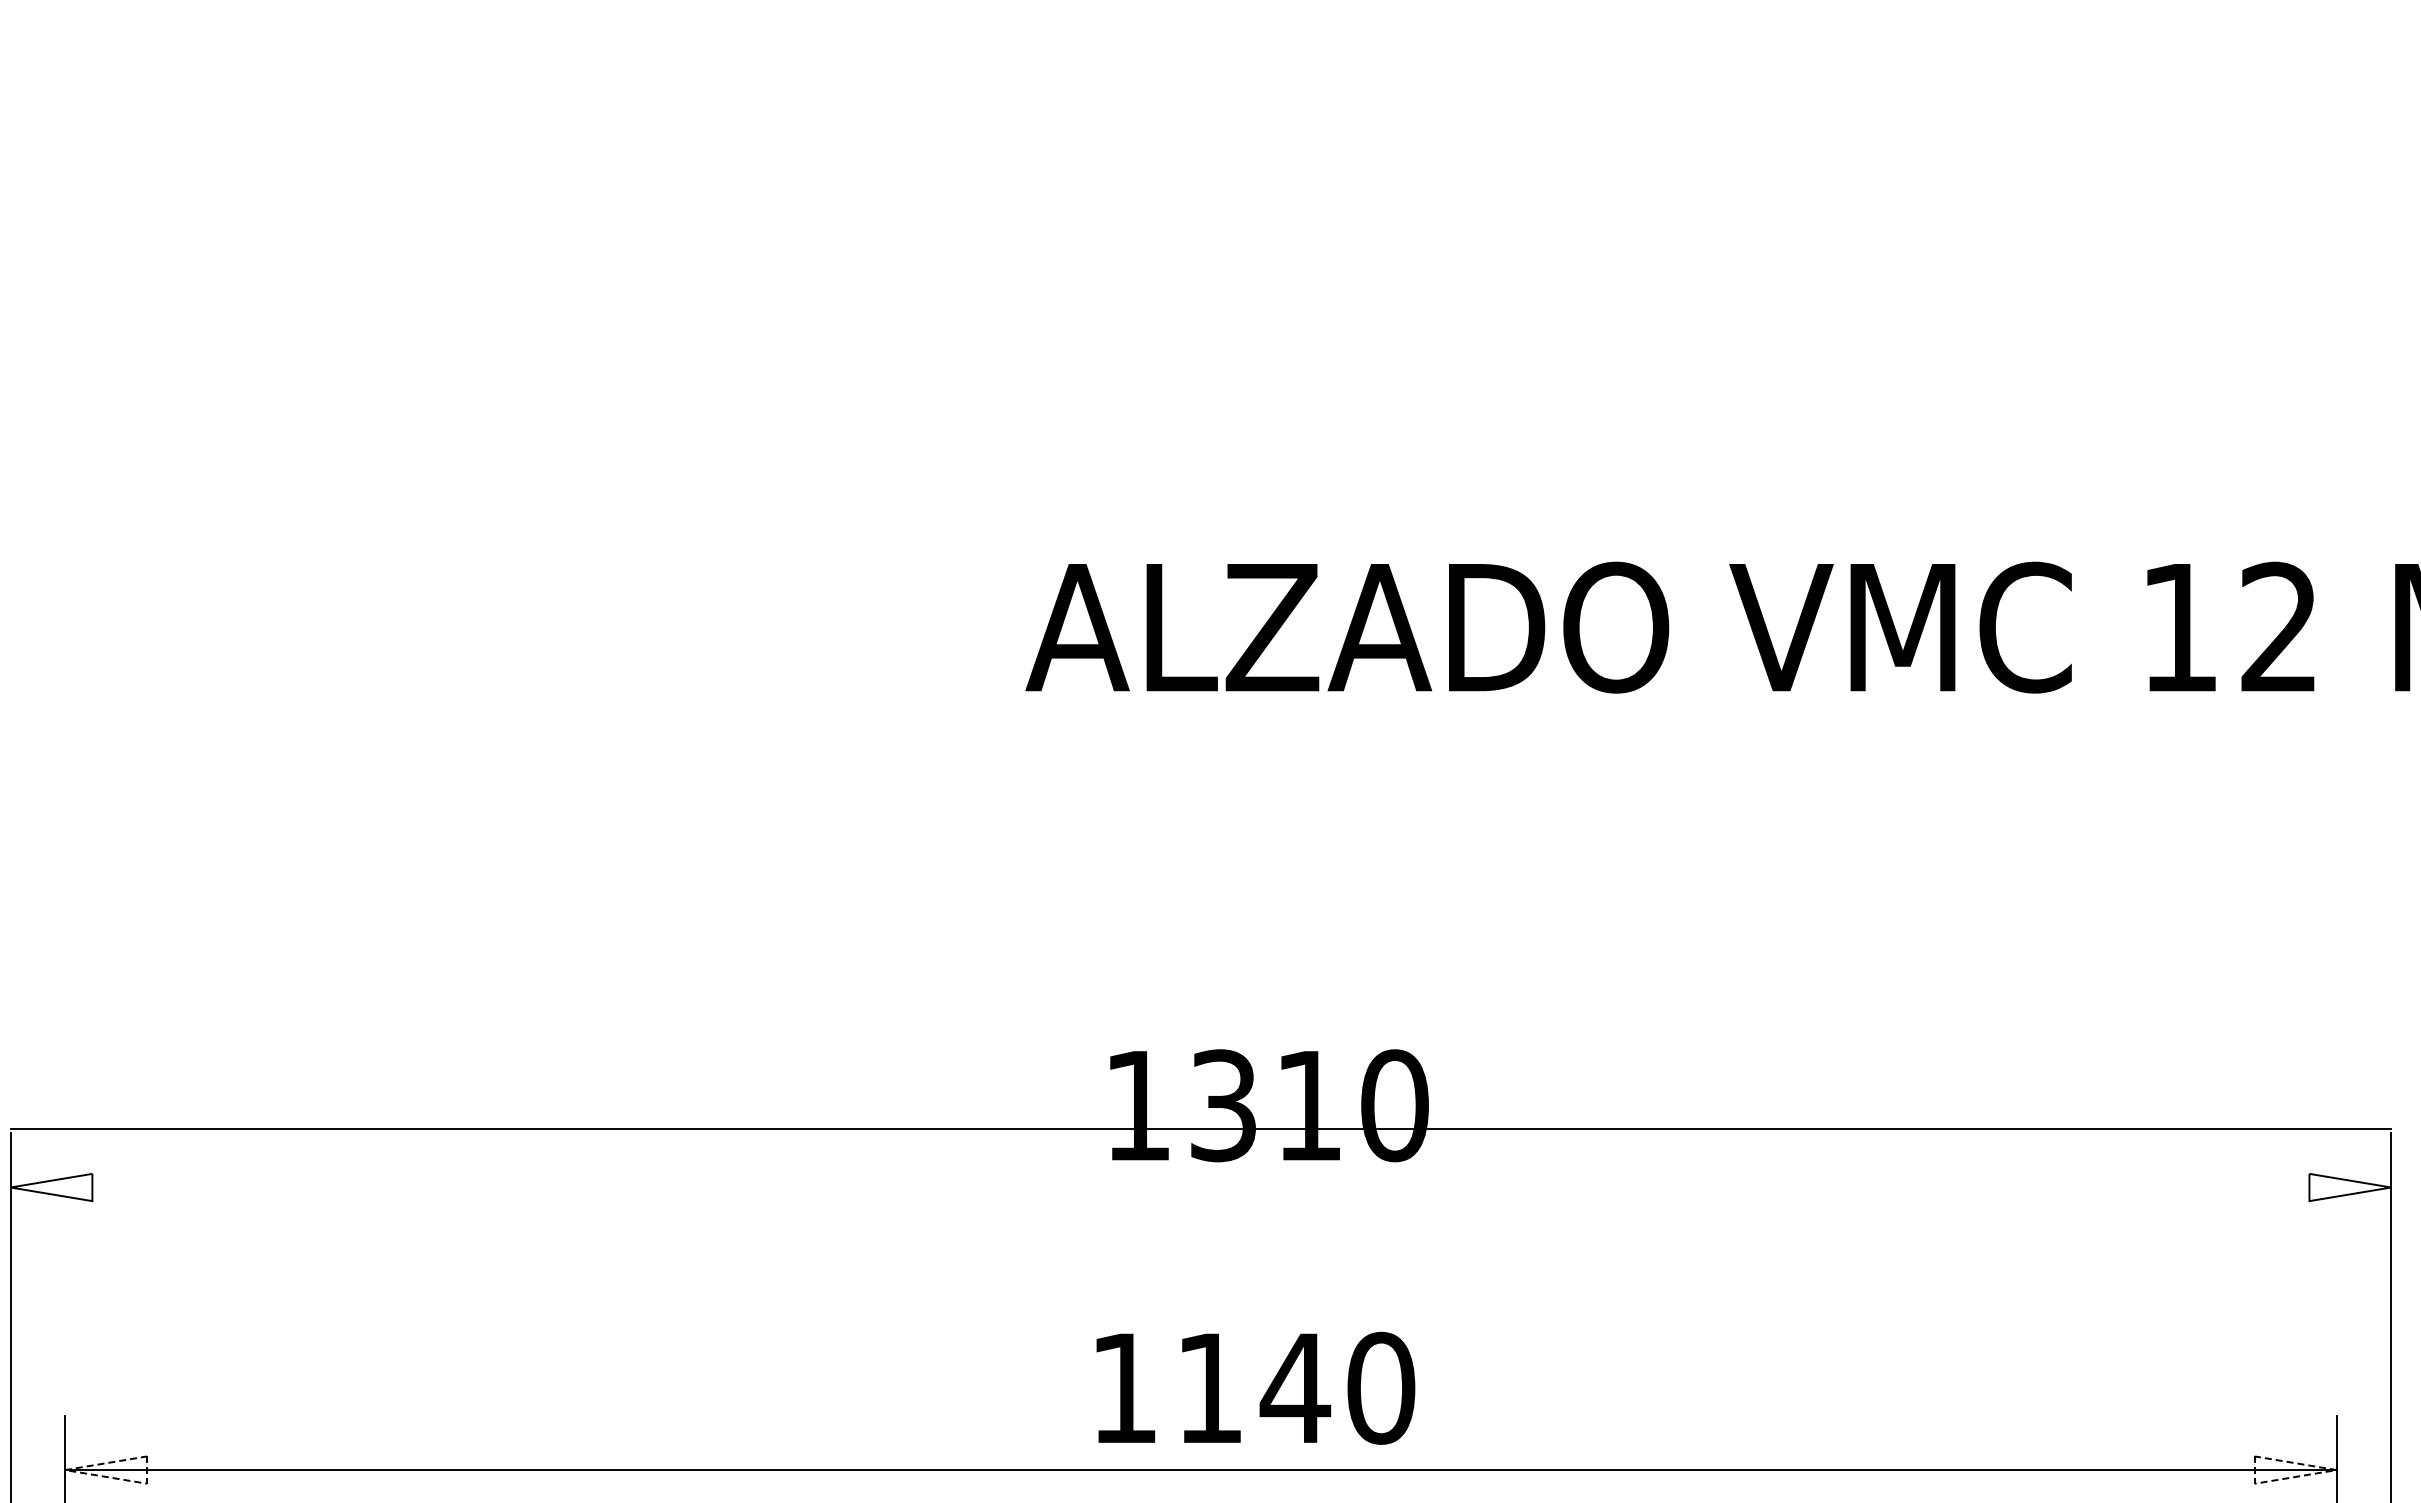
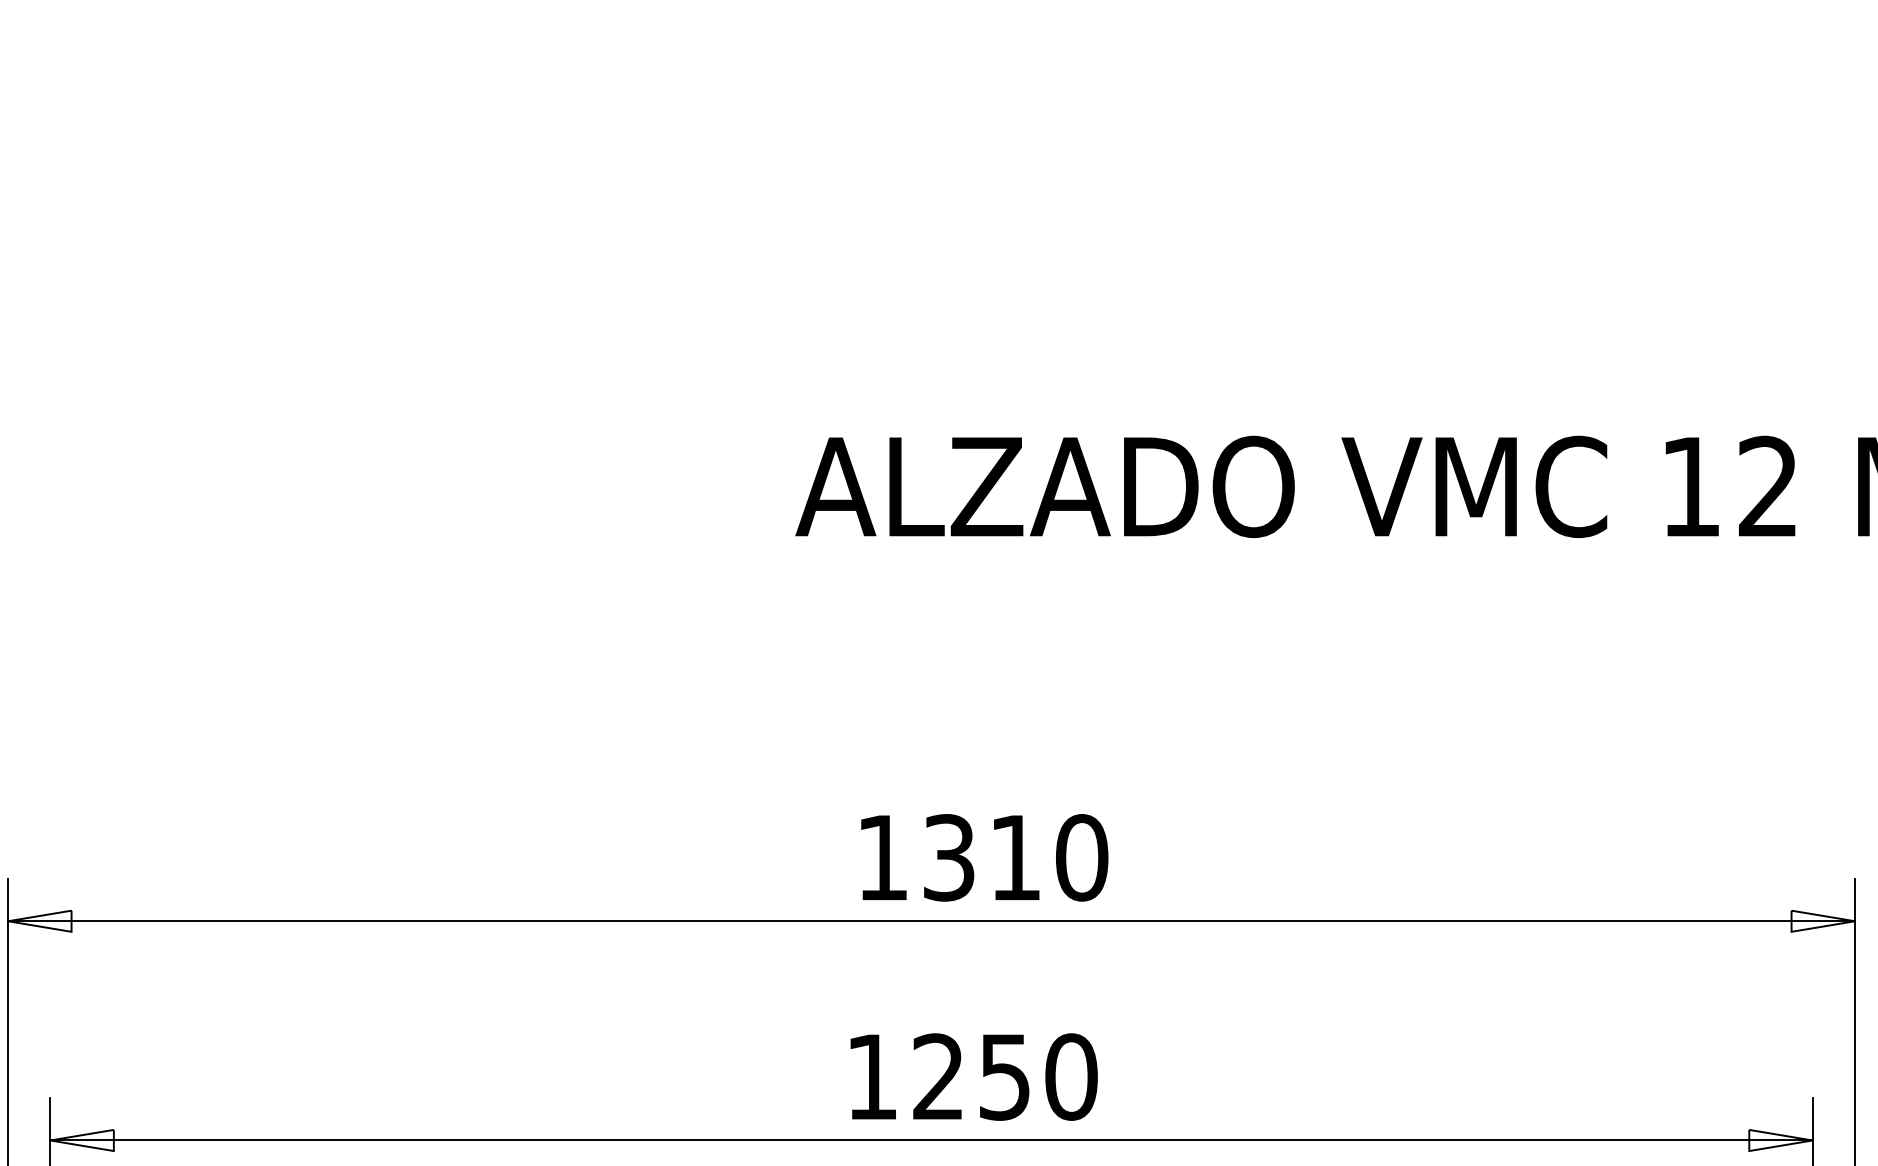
line: (1200, 1128) -> (931, 921), moved
text: (1254, 1387) -> (973, 1076), 1140 -> 1250
line: (78, 1472) -> (60, 1142), dashed -> solid
line: (2322, 1472) -> (1801, 1142), dashed -> solid

